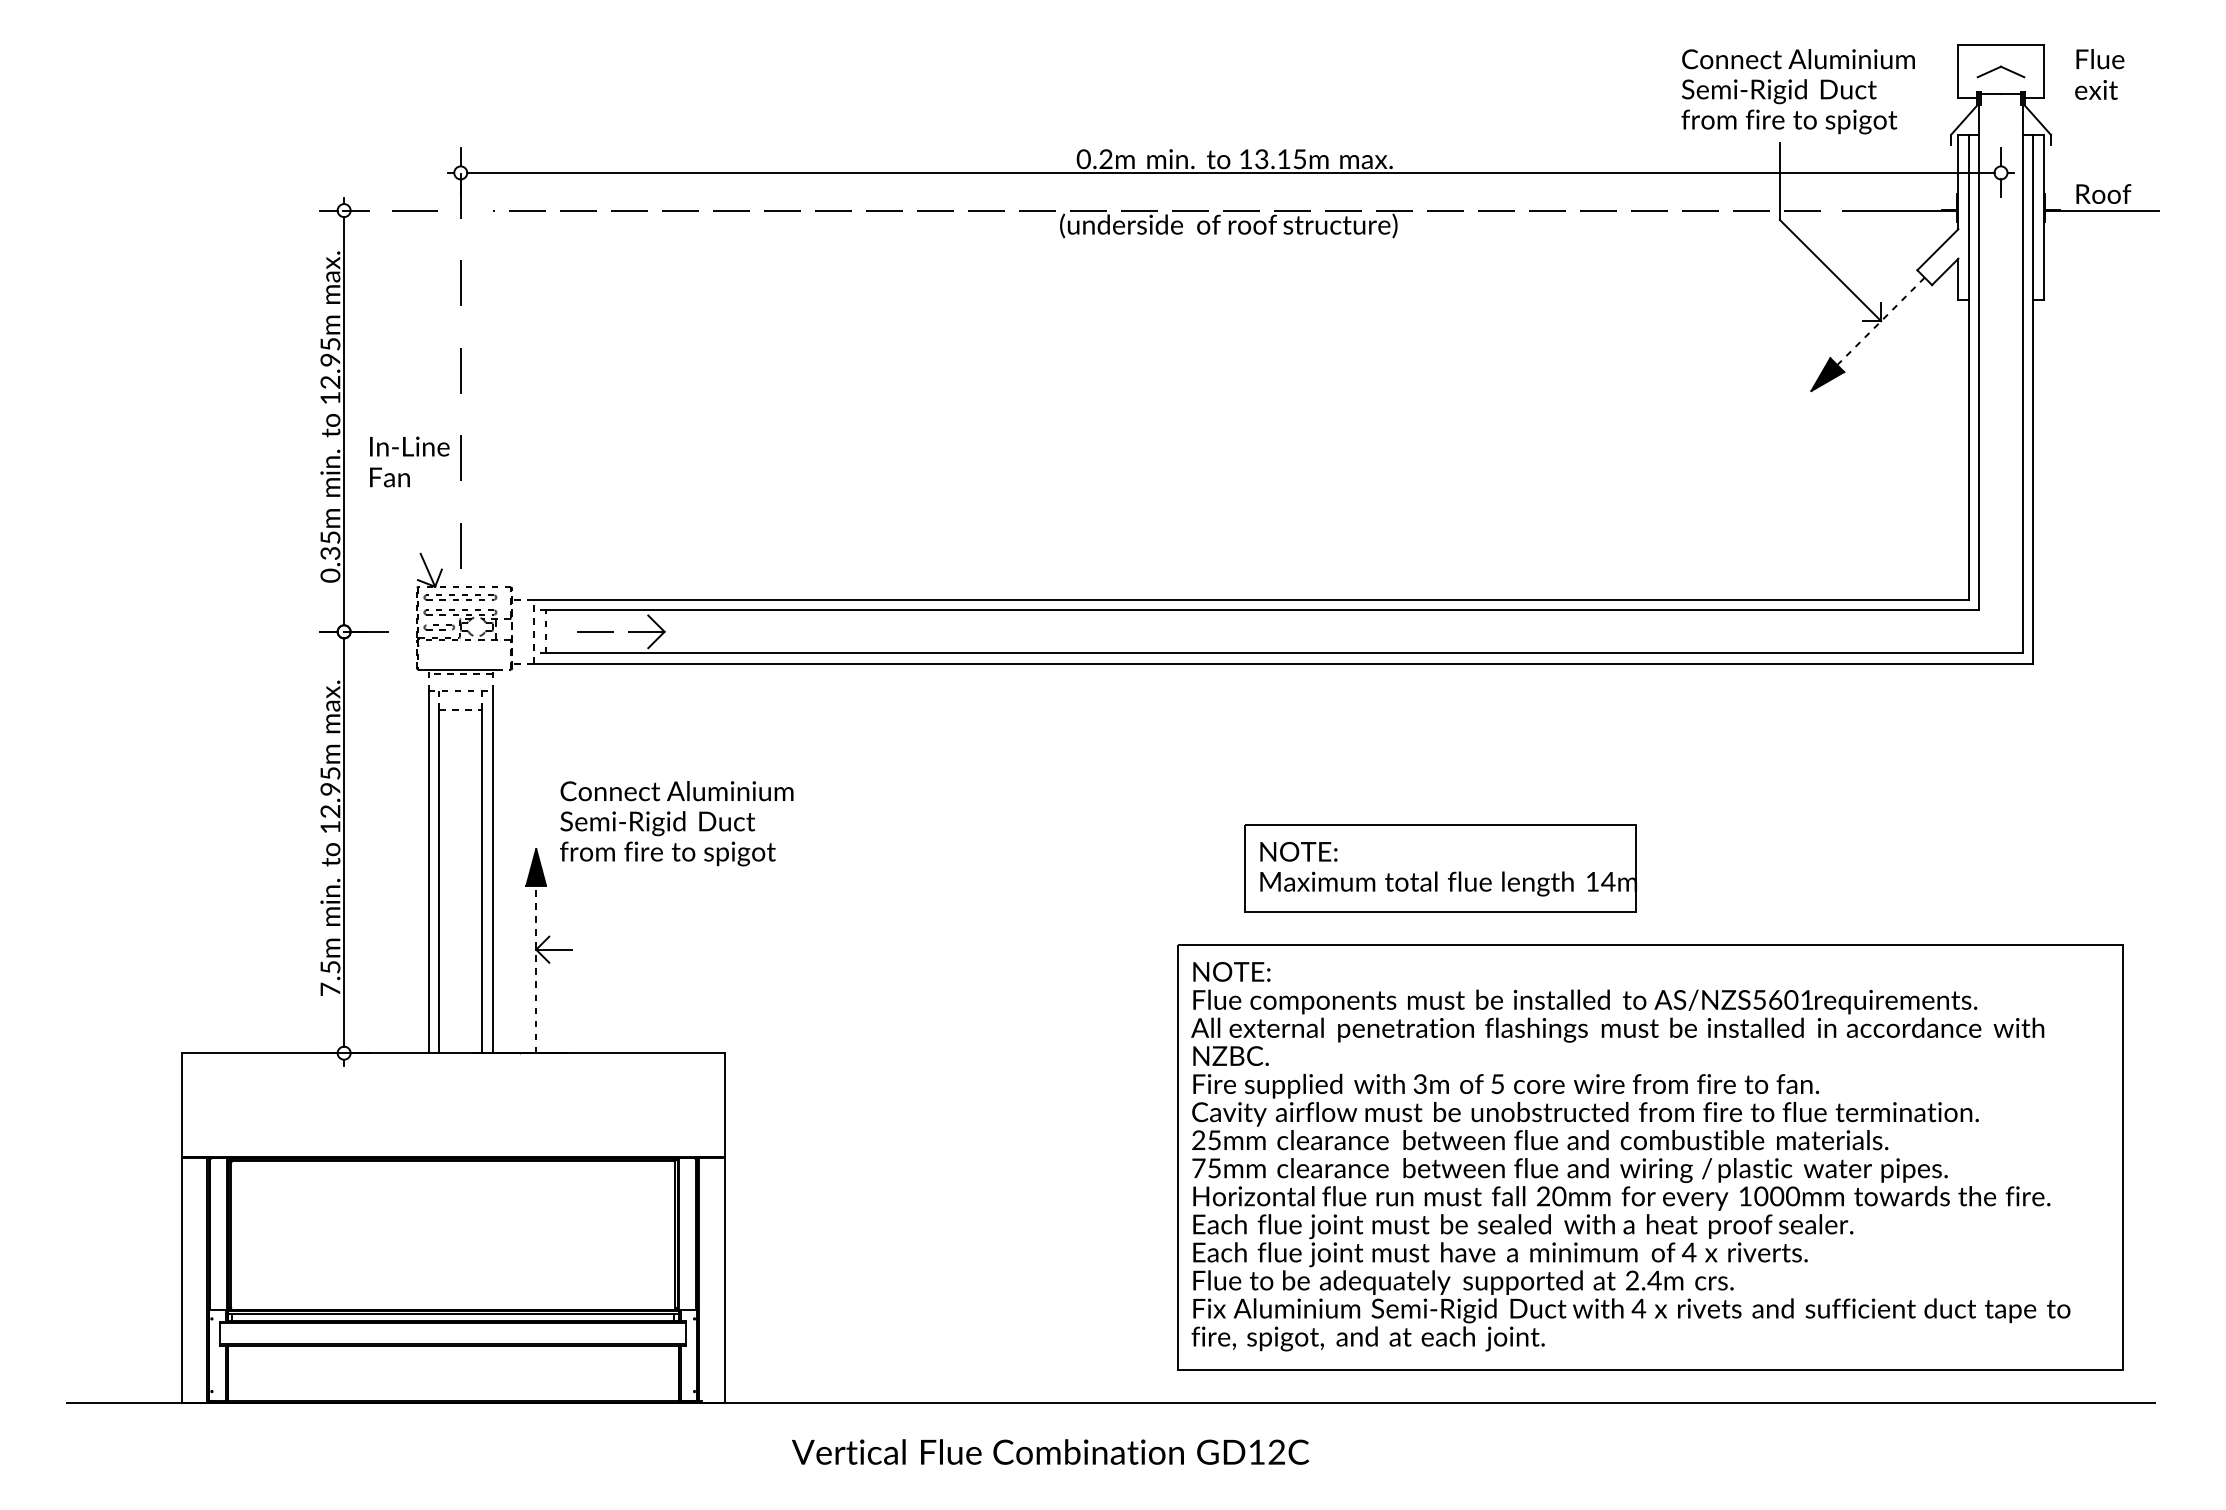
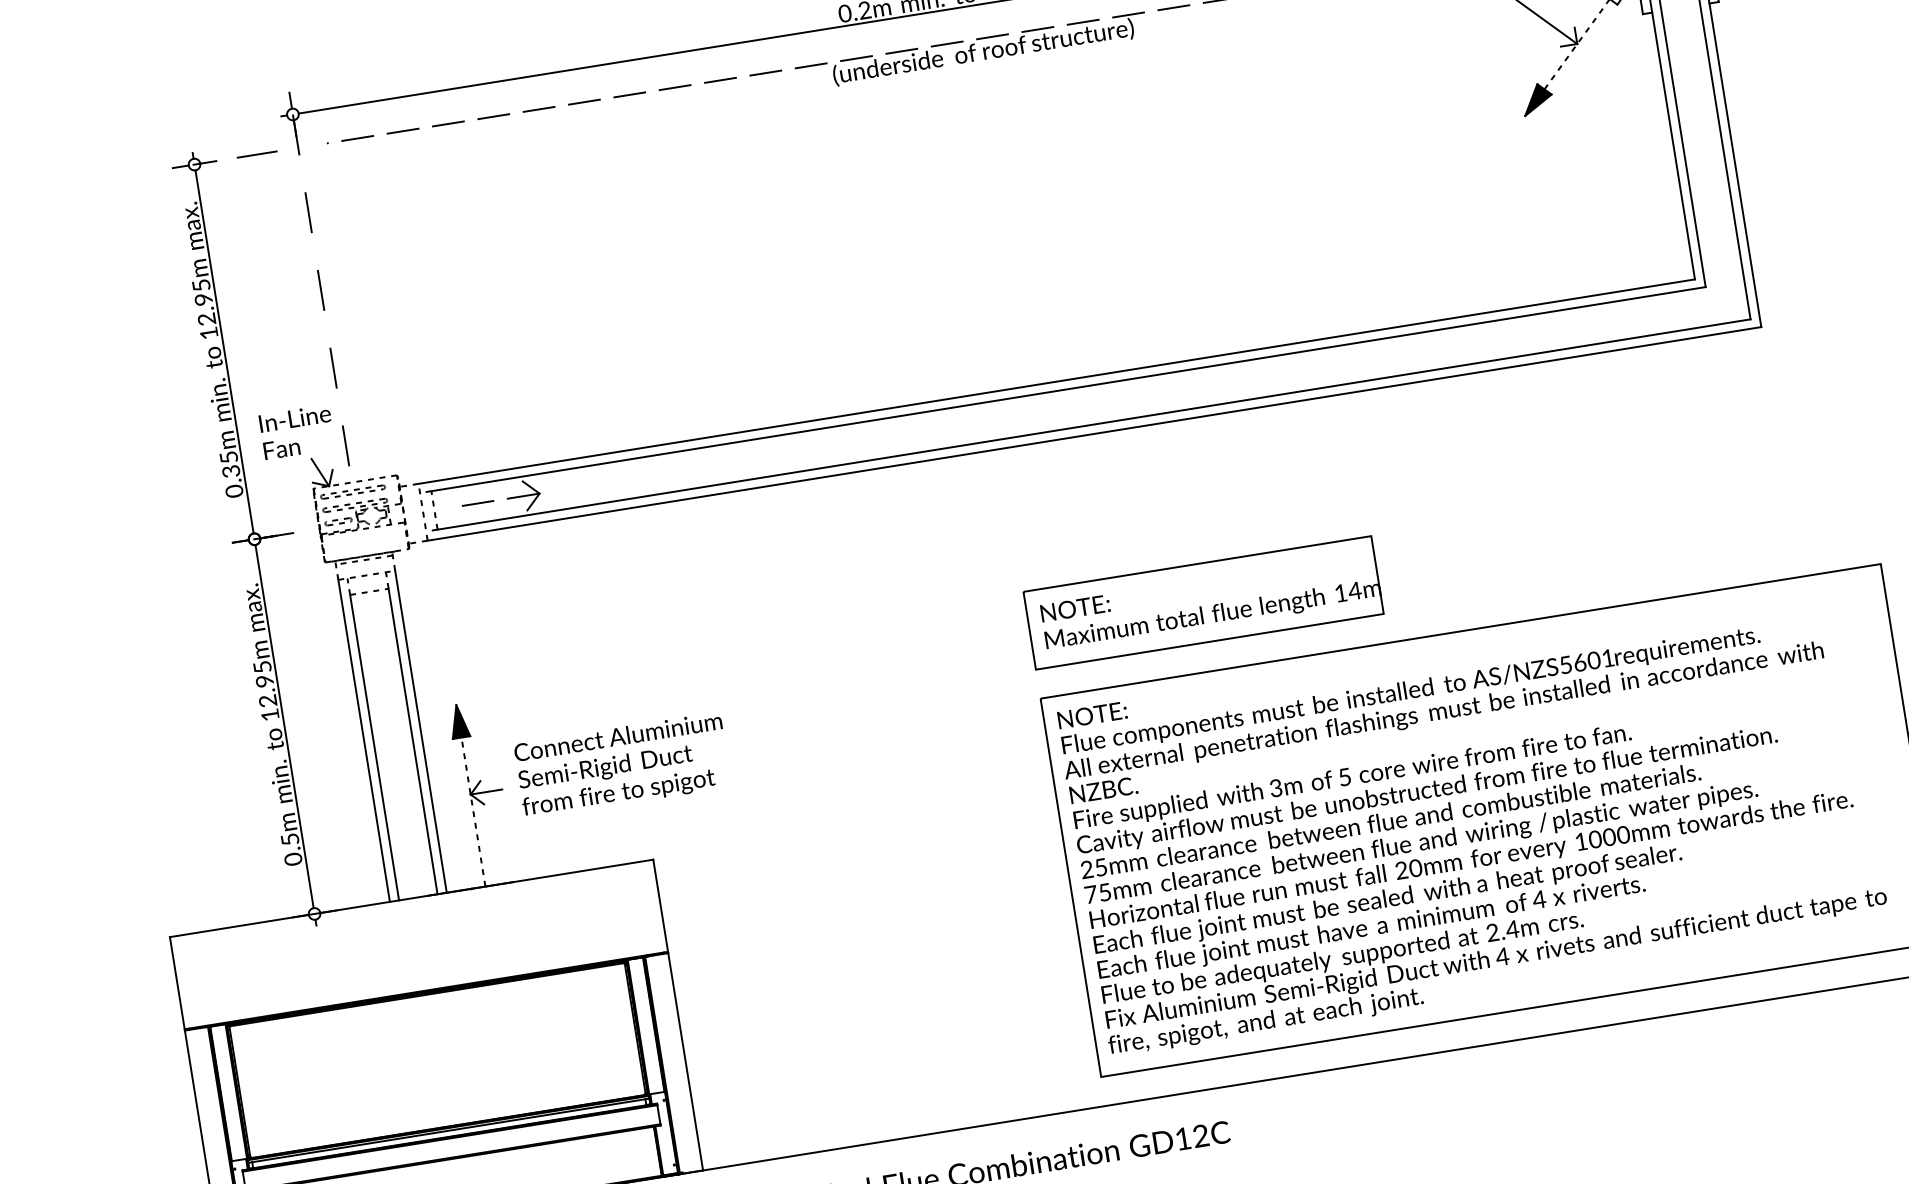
text: (409, 461) -> (296, 431), moved
text: (676, 823) -> (622, 765), moved
part: (1440, 868) -> (1203, 603), moved
text: (330, 989) -> (293, 859), 7.5m -> 0.5m

